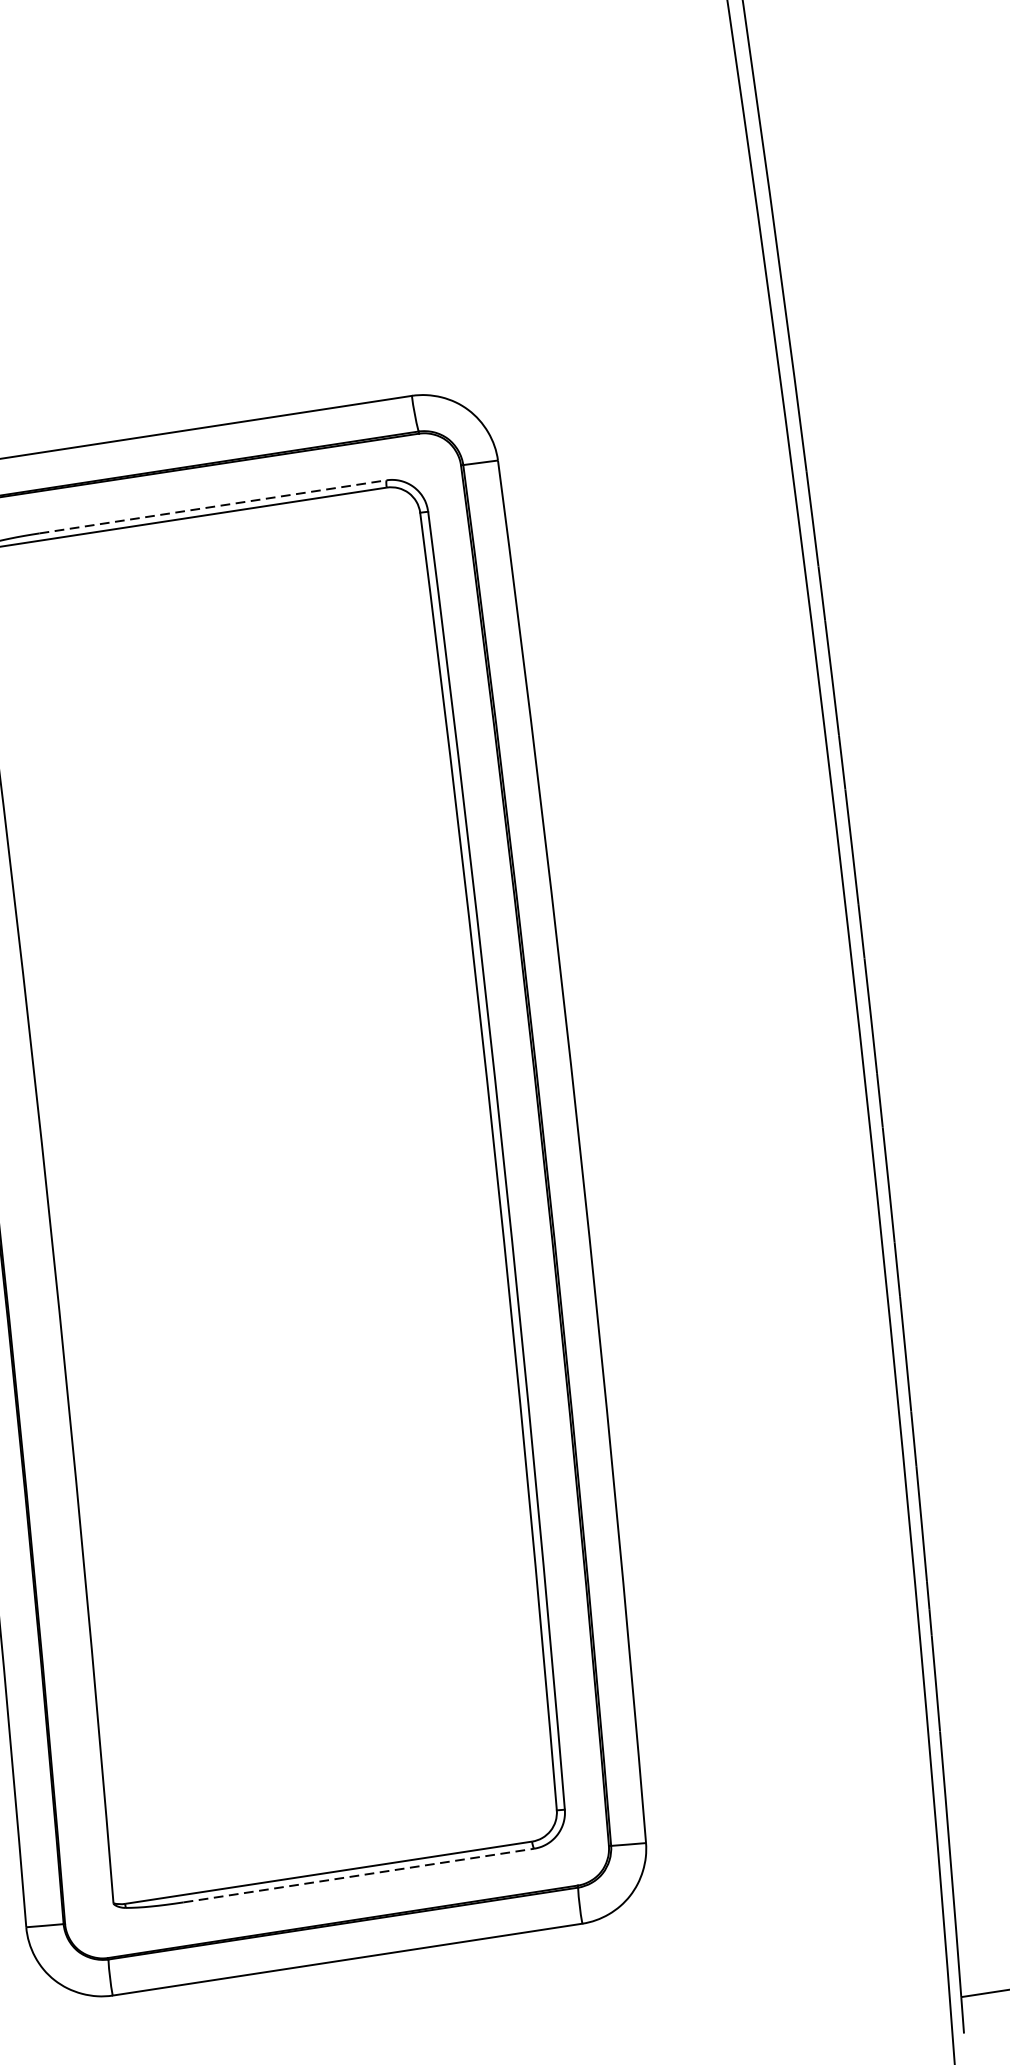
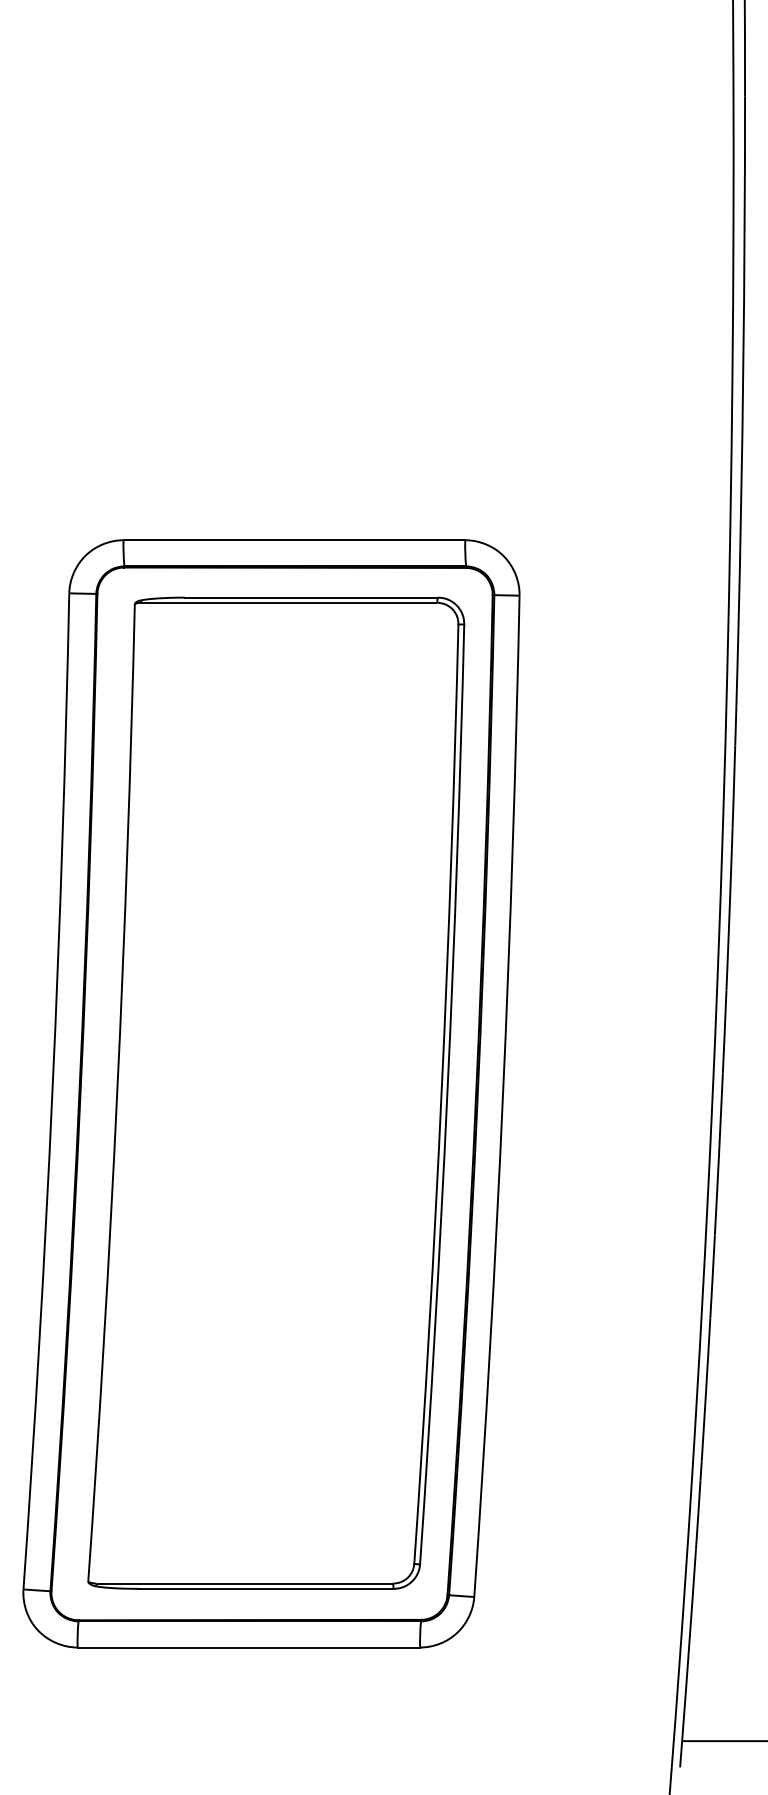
line: (213, 506) -> (311, 597), dashed -> solid
line: (359, 1875) -> (266, 1588), dashed -> solid

